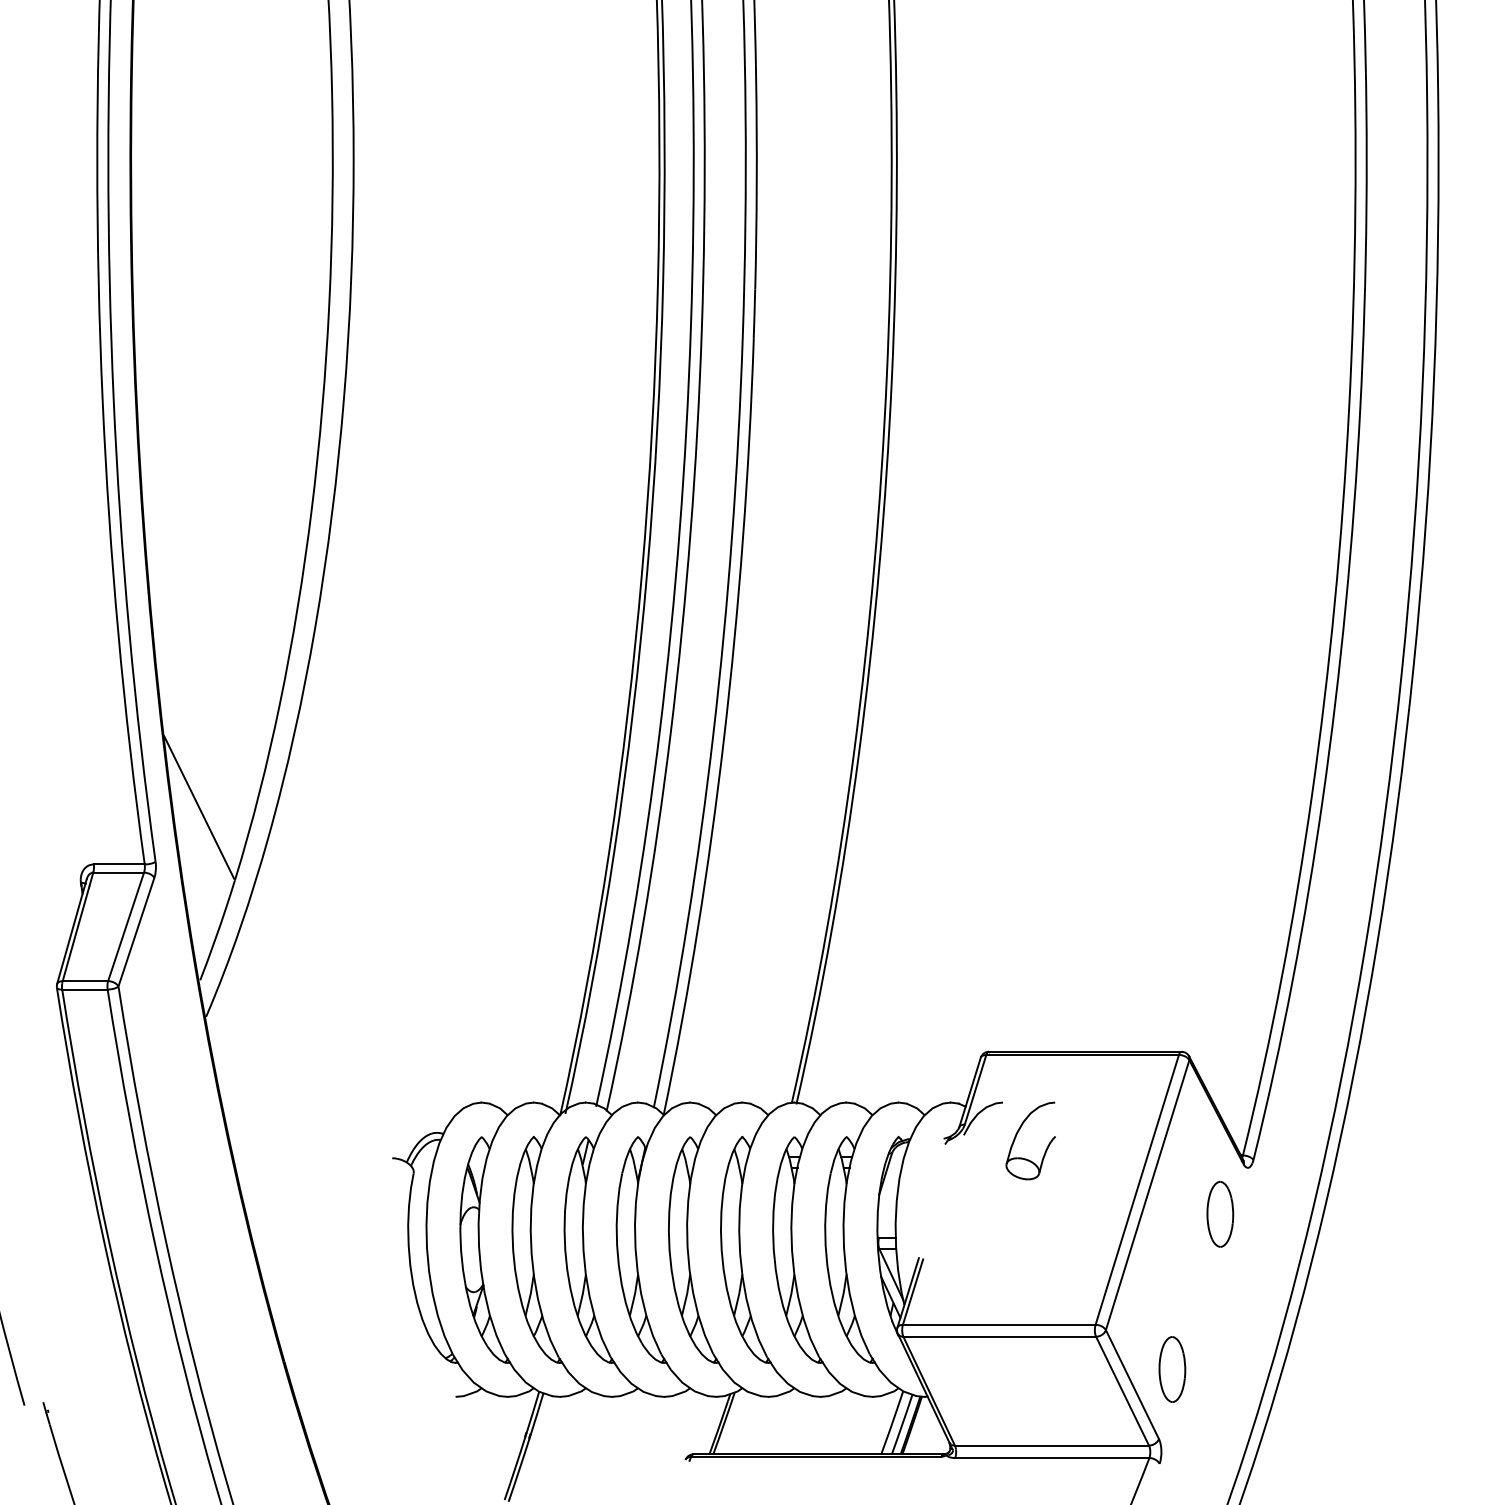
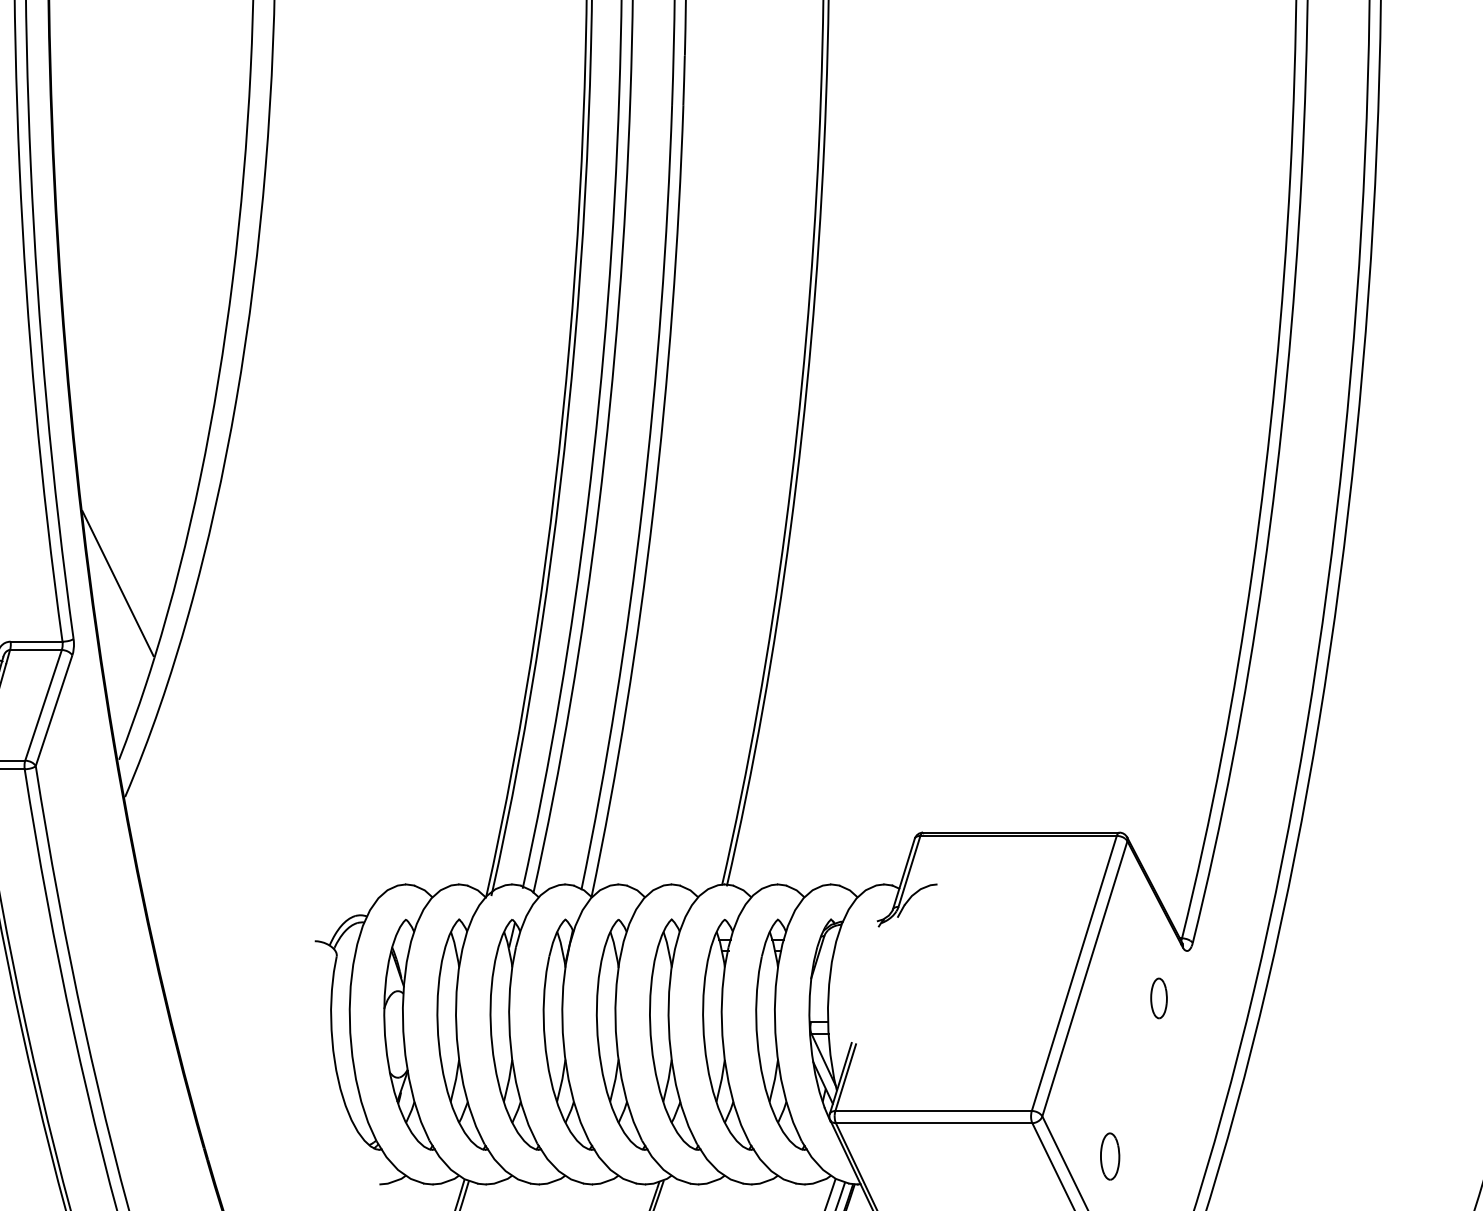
part: (1019, 1131) -> (954, 913), removed
part: (1220, 1214) -> (1159, 998), size x0.6
part: (1172, 1369) -> (1110, 1156), size x0.7

